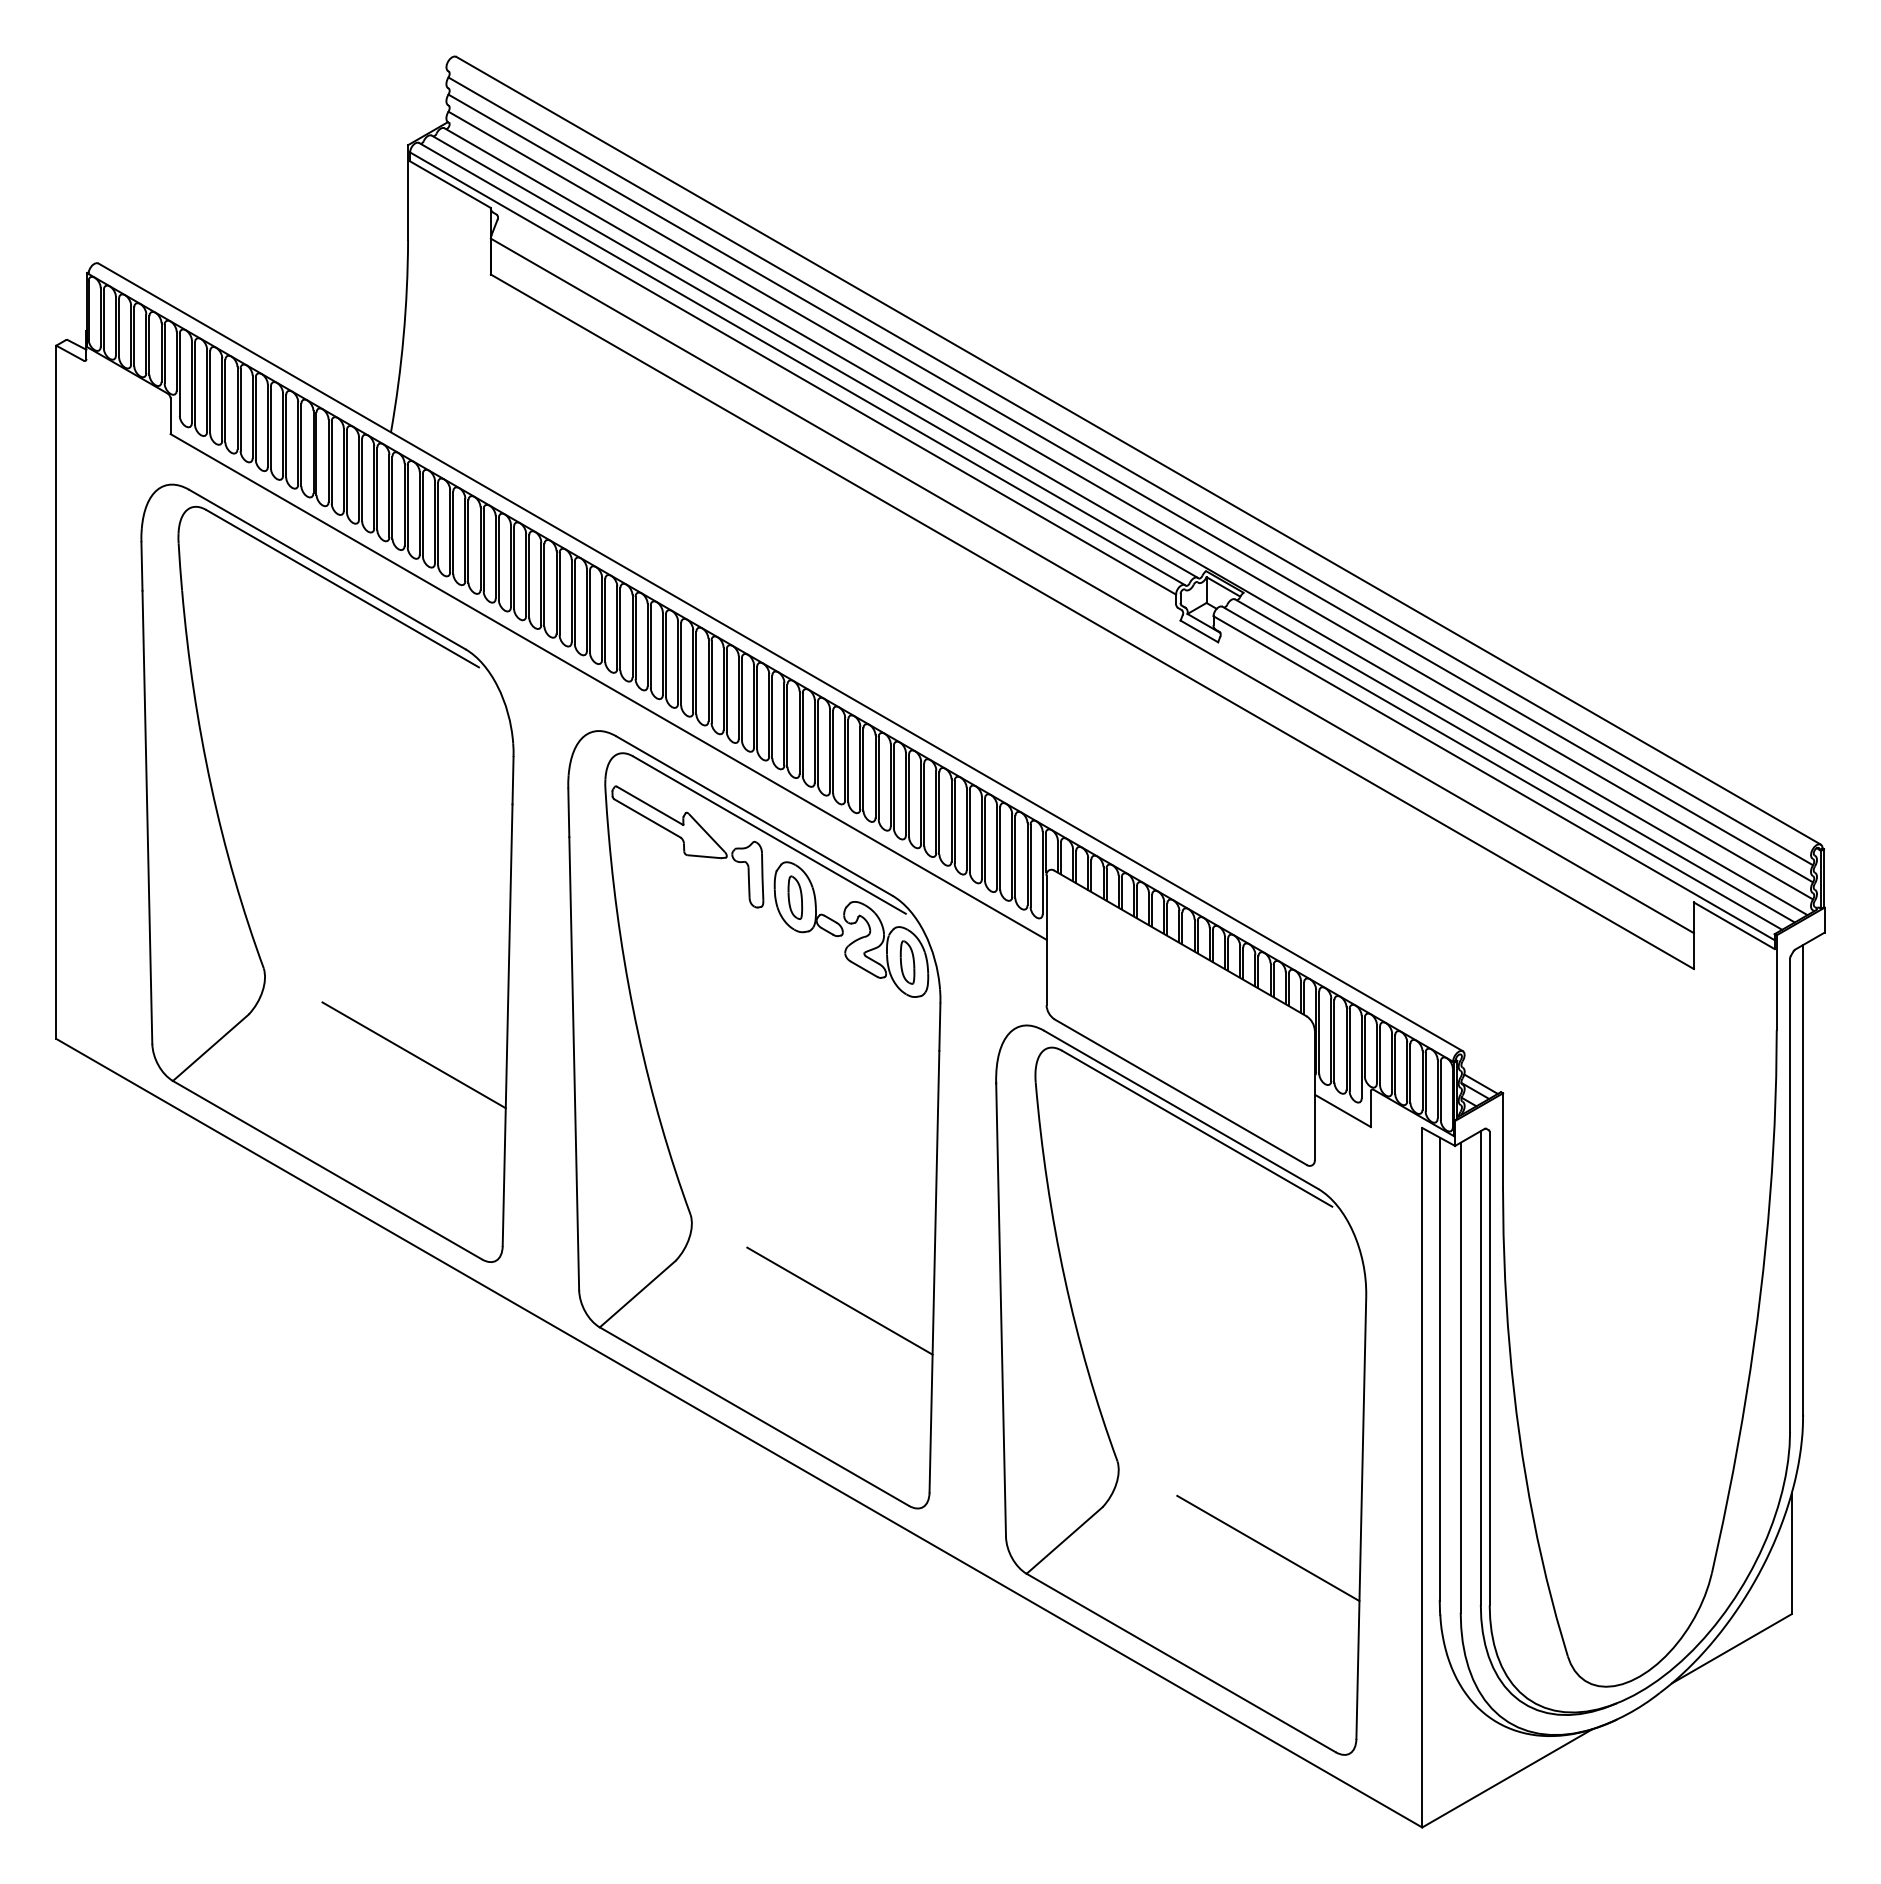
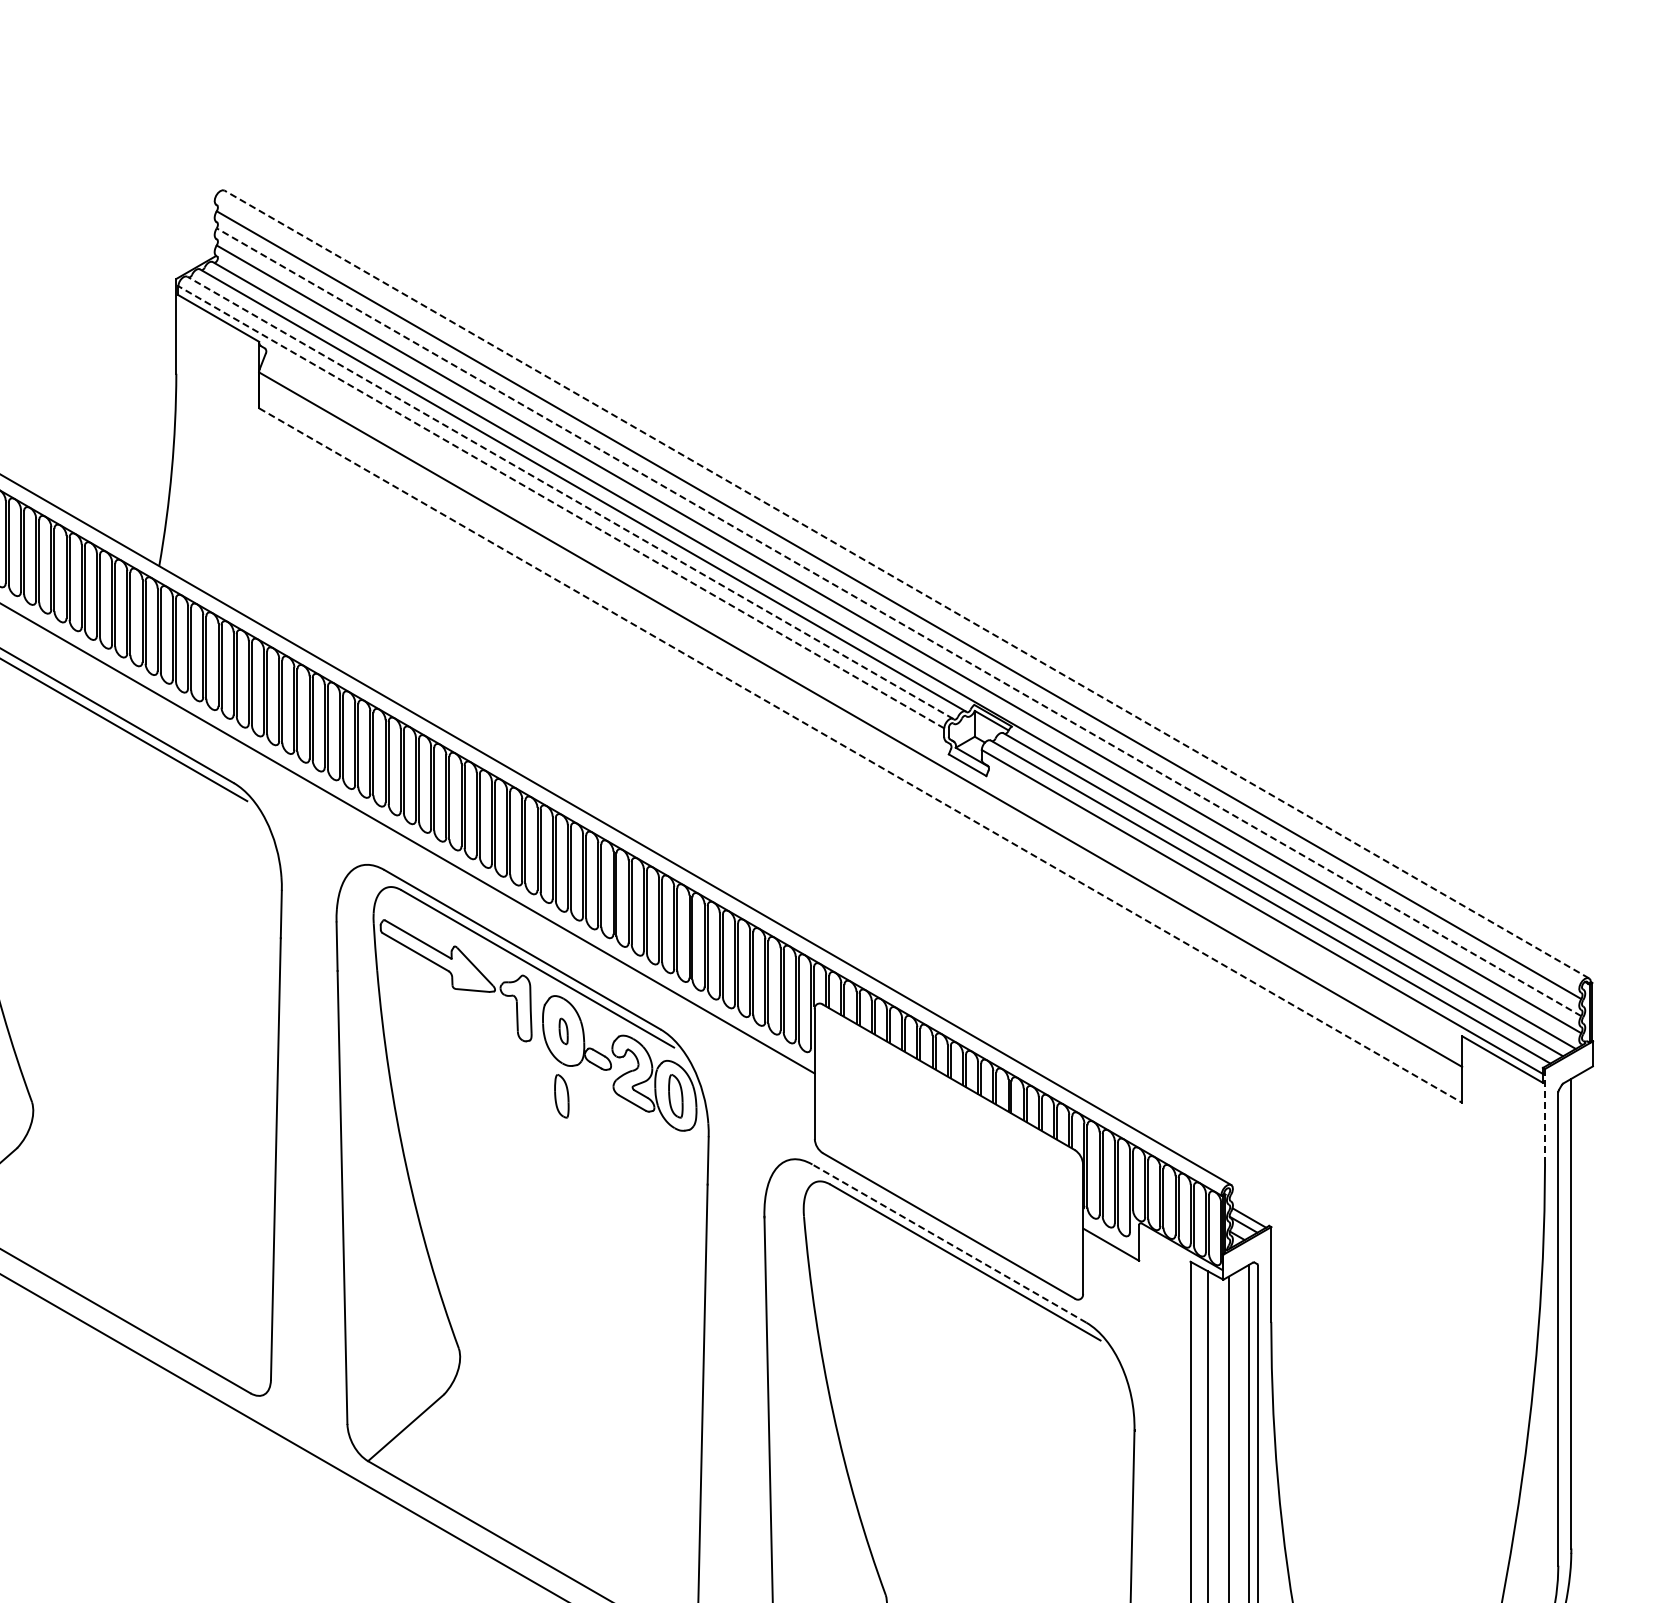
line: (801, 363) -> (569, 497), solid -> dashed
line: (792, 373) -> (560, 507), solid -> dashed
line: (1138, 450) -> (906, 584), solid -> dashed
line: (1130, 488) -> (898, 622), solid -> dashed
line: (1092, 621) -> (860, 755), solid -> dashed
part: (795, 897) -> (563, 1031), size x0.6
part: (793, 962) -> (561, 1096), added
line: (1776, 982) -> (1544, 1116), solid -> dashed
line: (413, 1055) -> (181, 1189), removed
line: (1180, 1109) -> (948, 1243), solid -> dashed
line: (839, 1300) -> (607, 1434), removed

